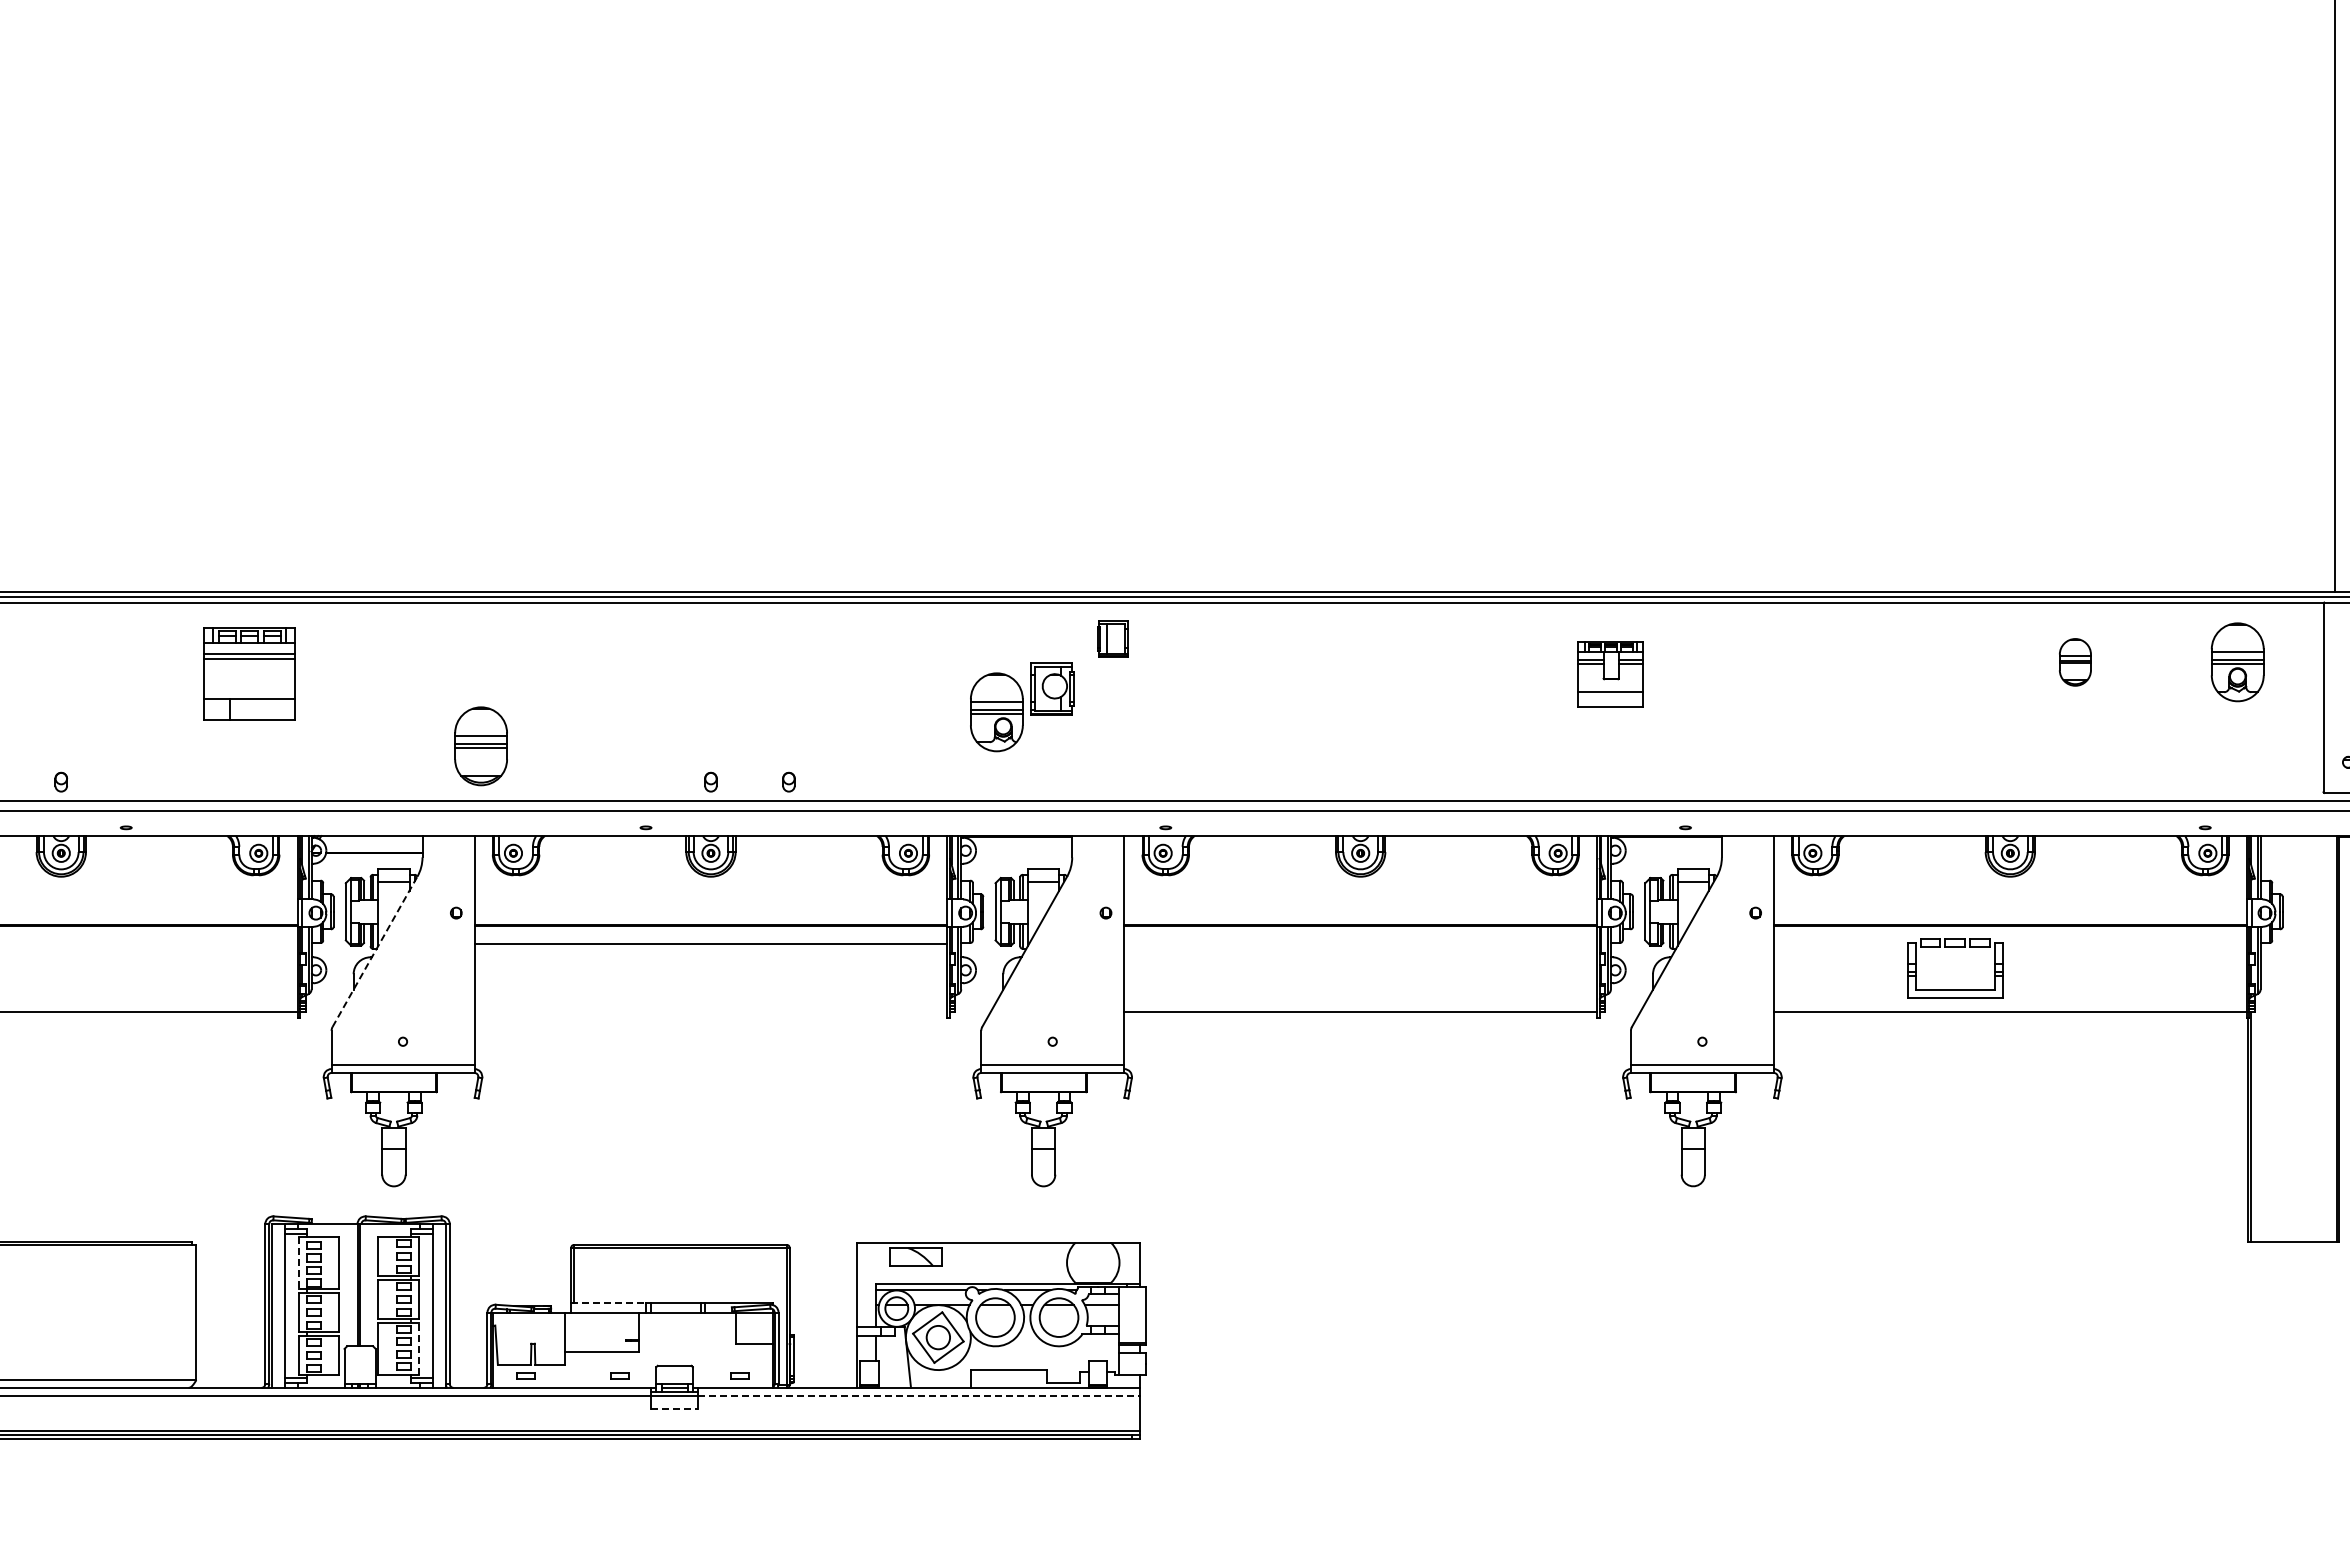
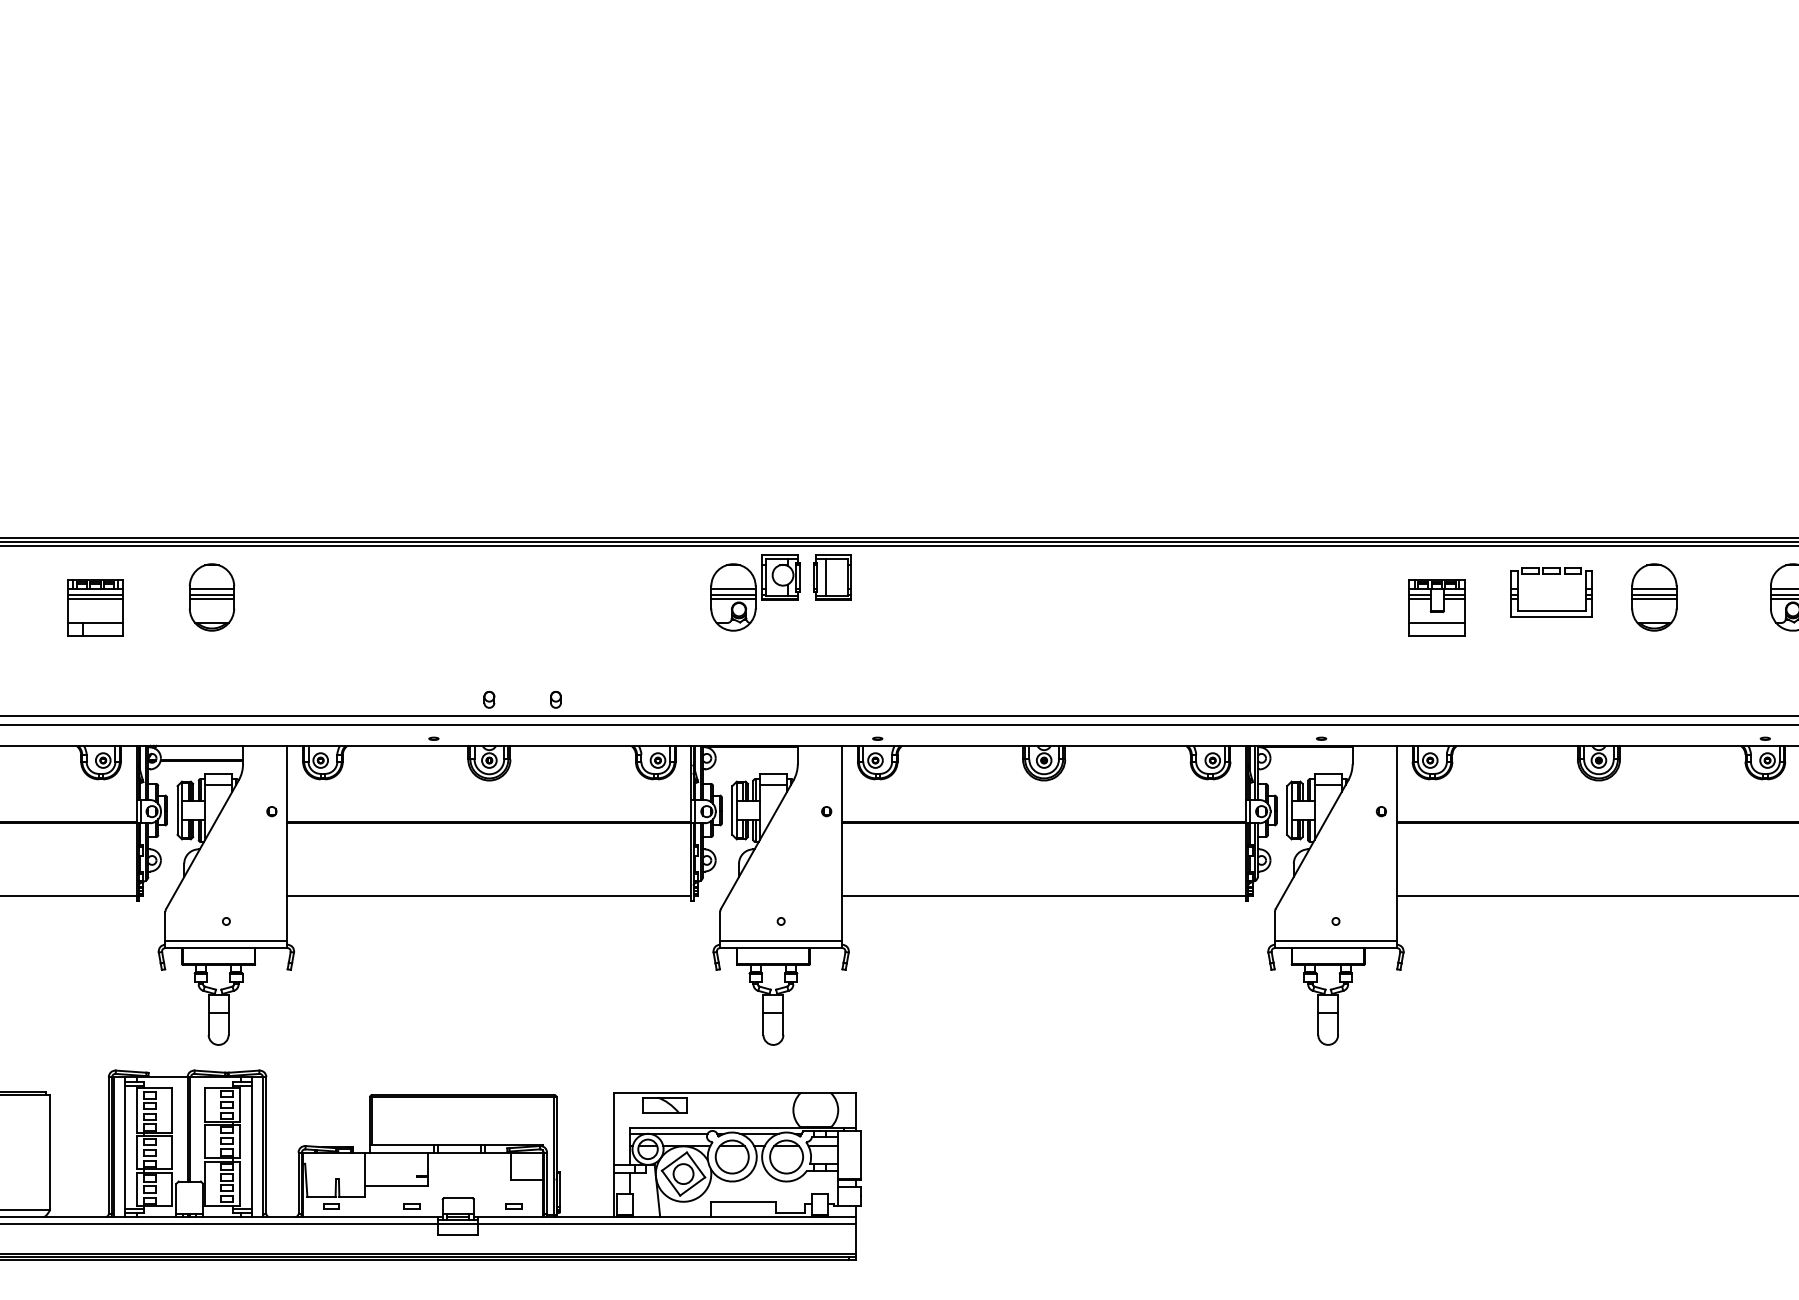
part: (1112, 638) -> (832, 577), size x1.43
part: (2075, 662) -> (1654, 597), size x1.67
part: (249, 674) -> (95, 607), size x0.71
part: (1610, 674) -> (1436, 607), moved
part: (1022, 707) -> (755, 593), moved
part: (480, 746) -> (211, 597), moved
line: (710, 943) -> (488, 895), moved
part: (1955, 947) -> (1552, 574), moved
line: (375, 951) -> (202, 844), dashed -> solid
line: (298, 1263) -> (137, 1110), dashed -> solid
line: (609, 1303) -> (402, 1144), dashed -> solid
line: (418, 1348) -> (239, 1183), dashed -> solid
line: (918, 1395) -> (666, 1223), dashed -> solid
line: (675, 1408) -> (459, 1234), dashed -> solid

